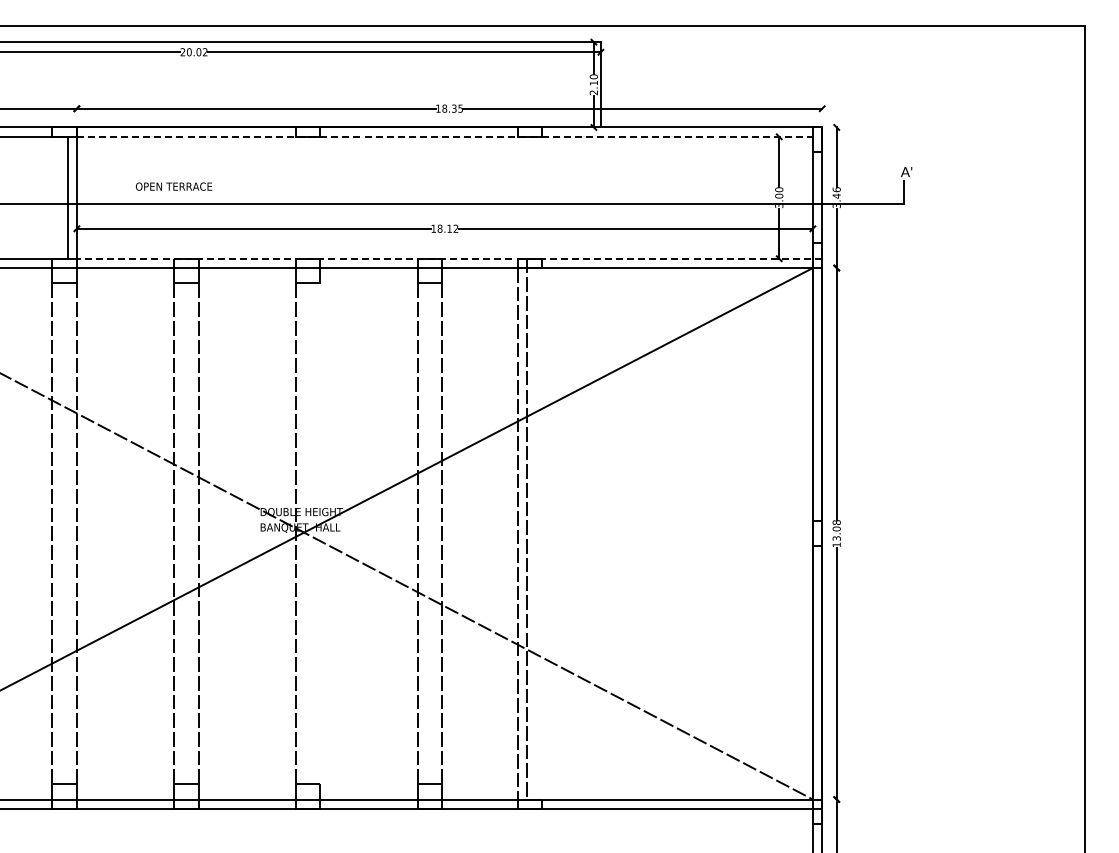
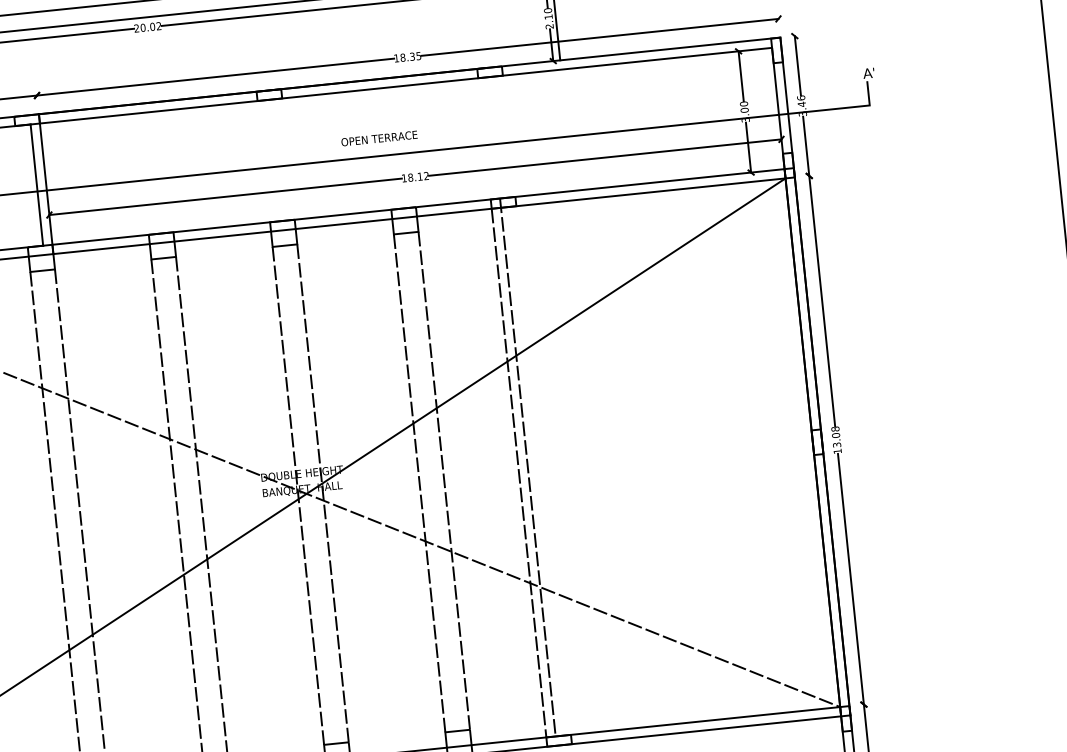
line: (445, 136) -> (406, 85), dashed -> solid
text: (173, 186) -> (378, 138), moved
line: (449, 258) -> (423, 206), dashed -> solid
line: (320, 533) -> (323, 493), added

